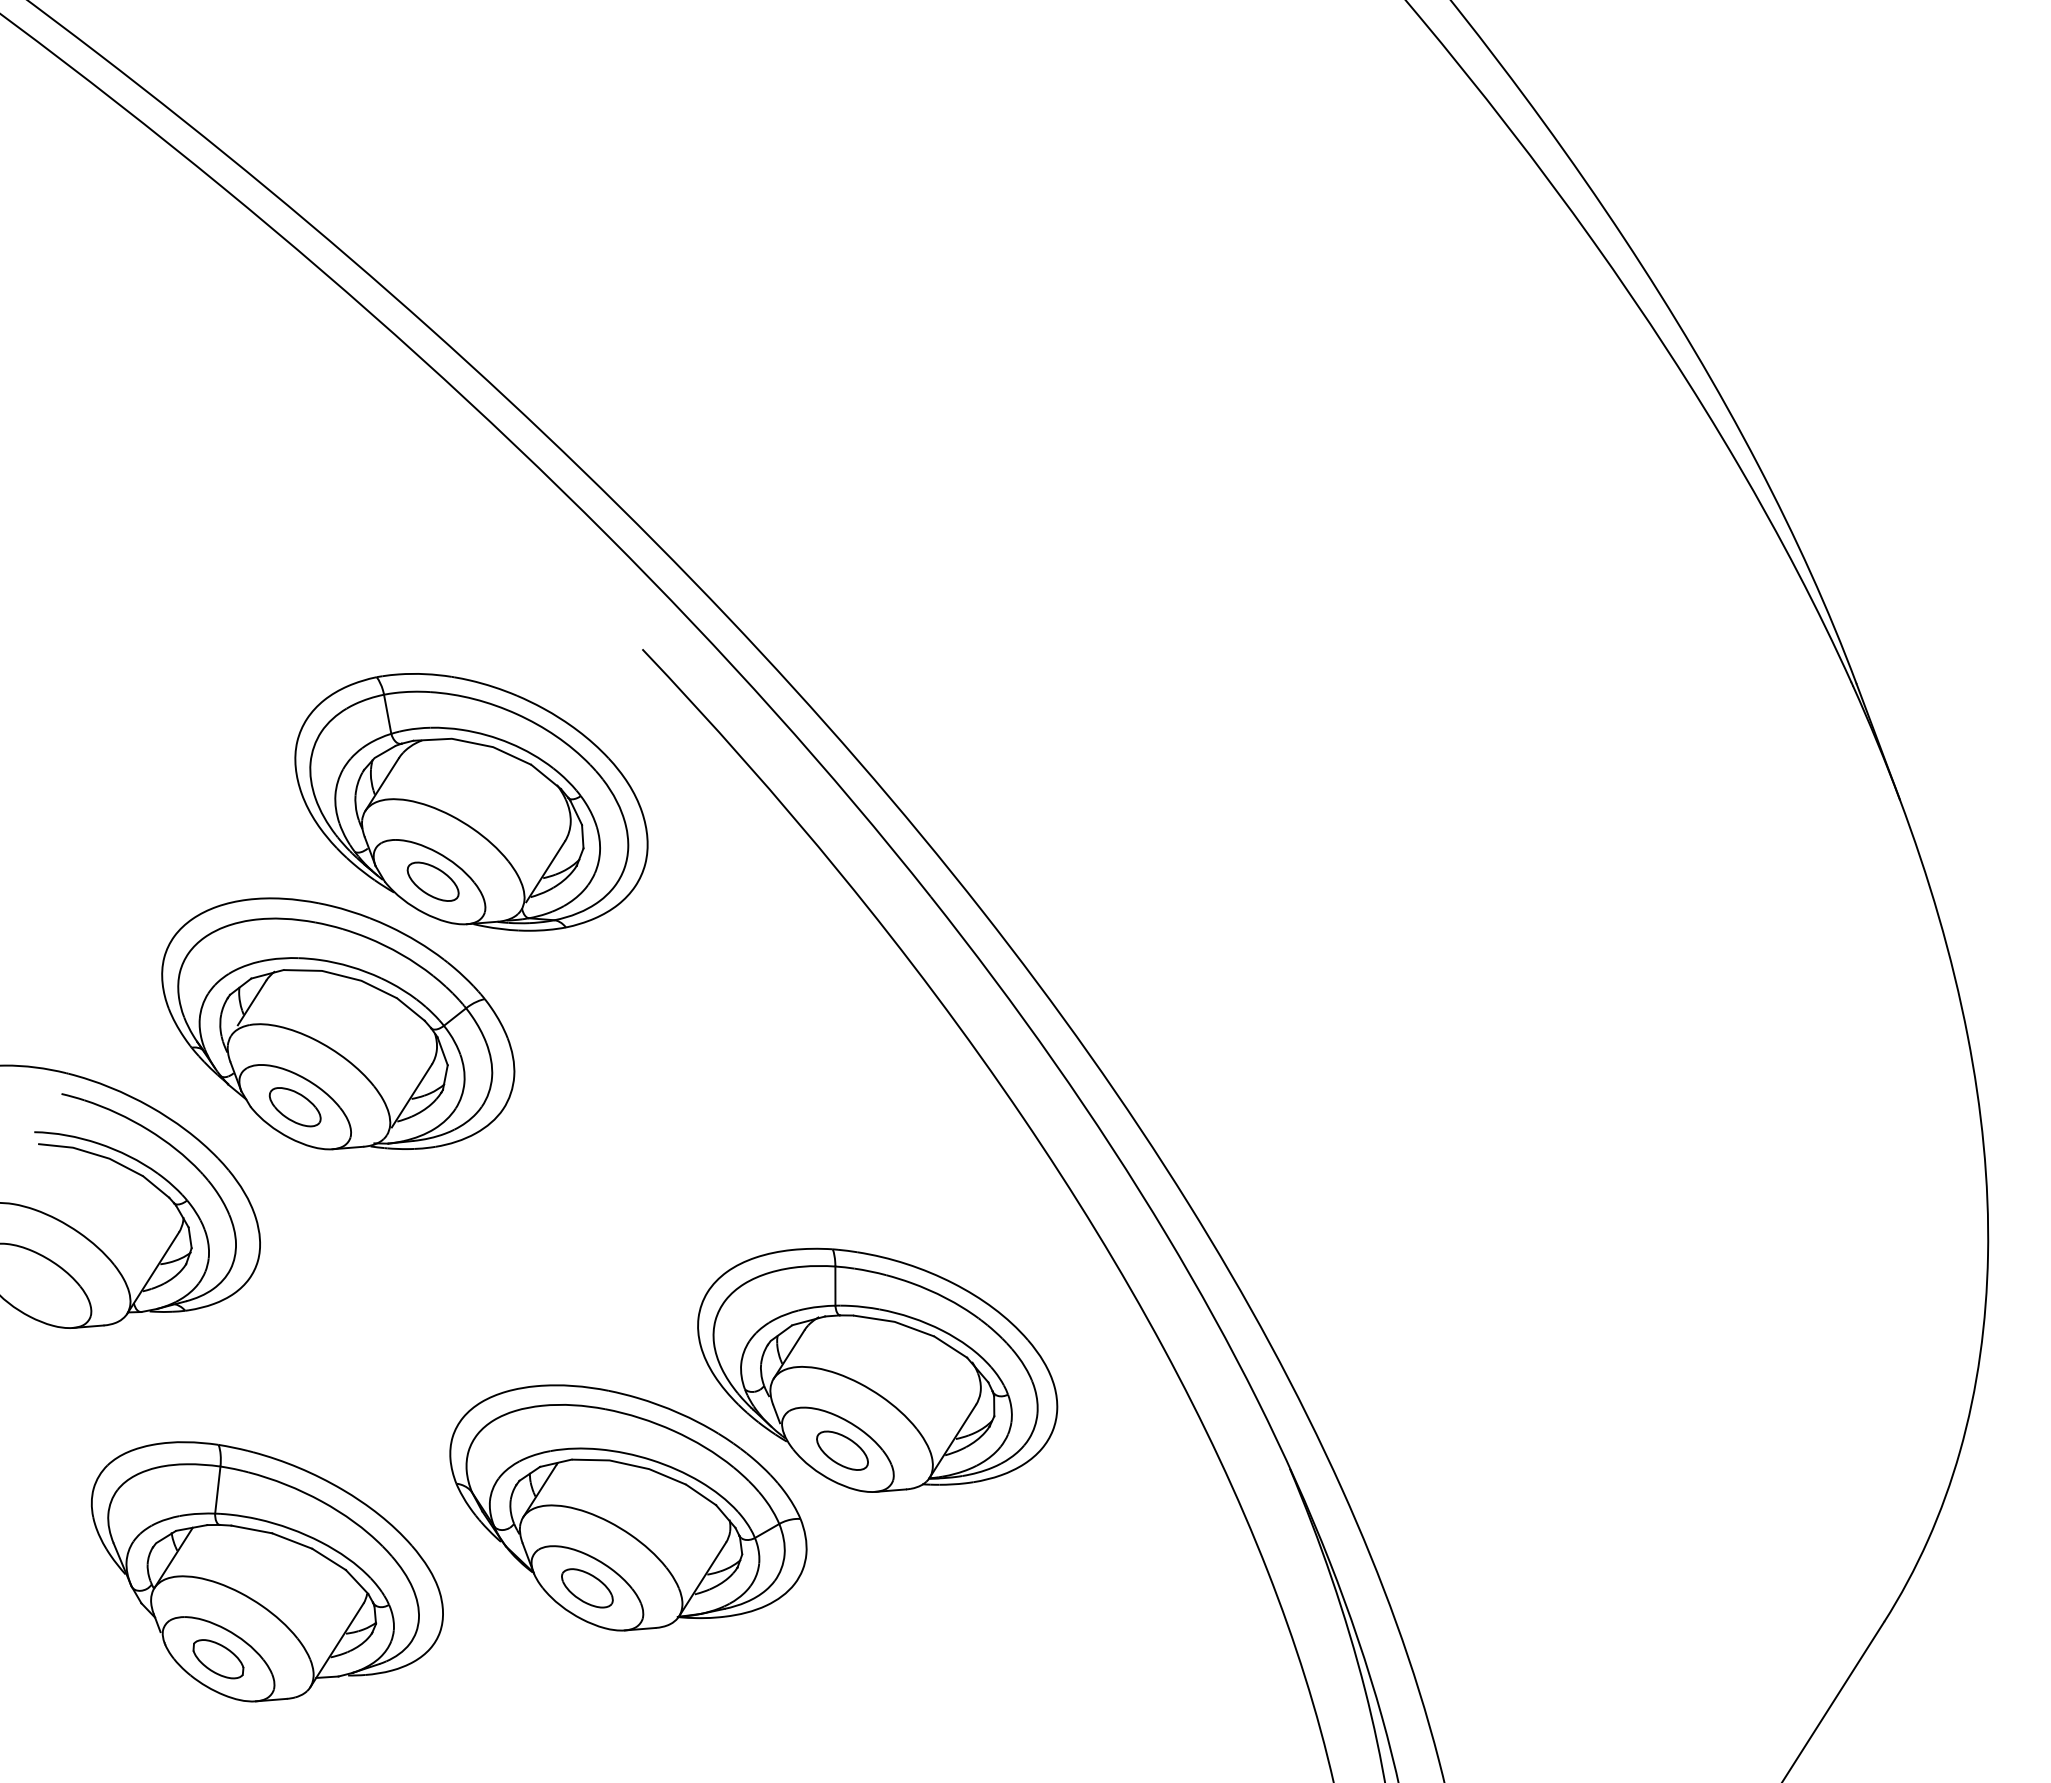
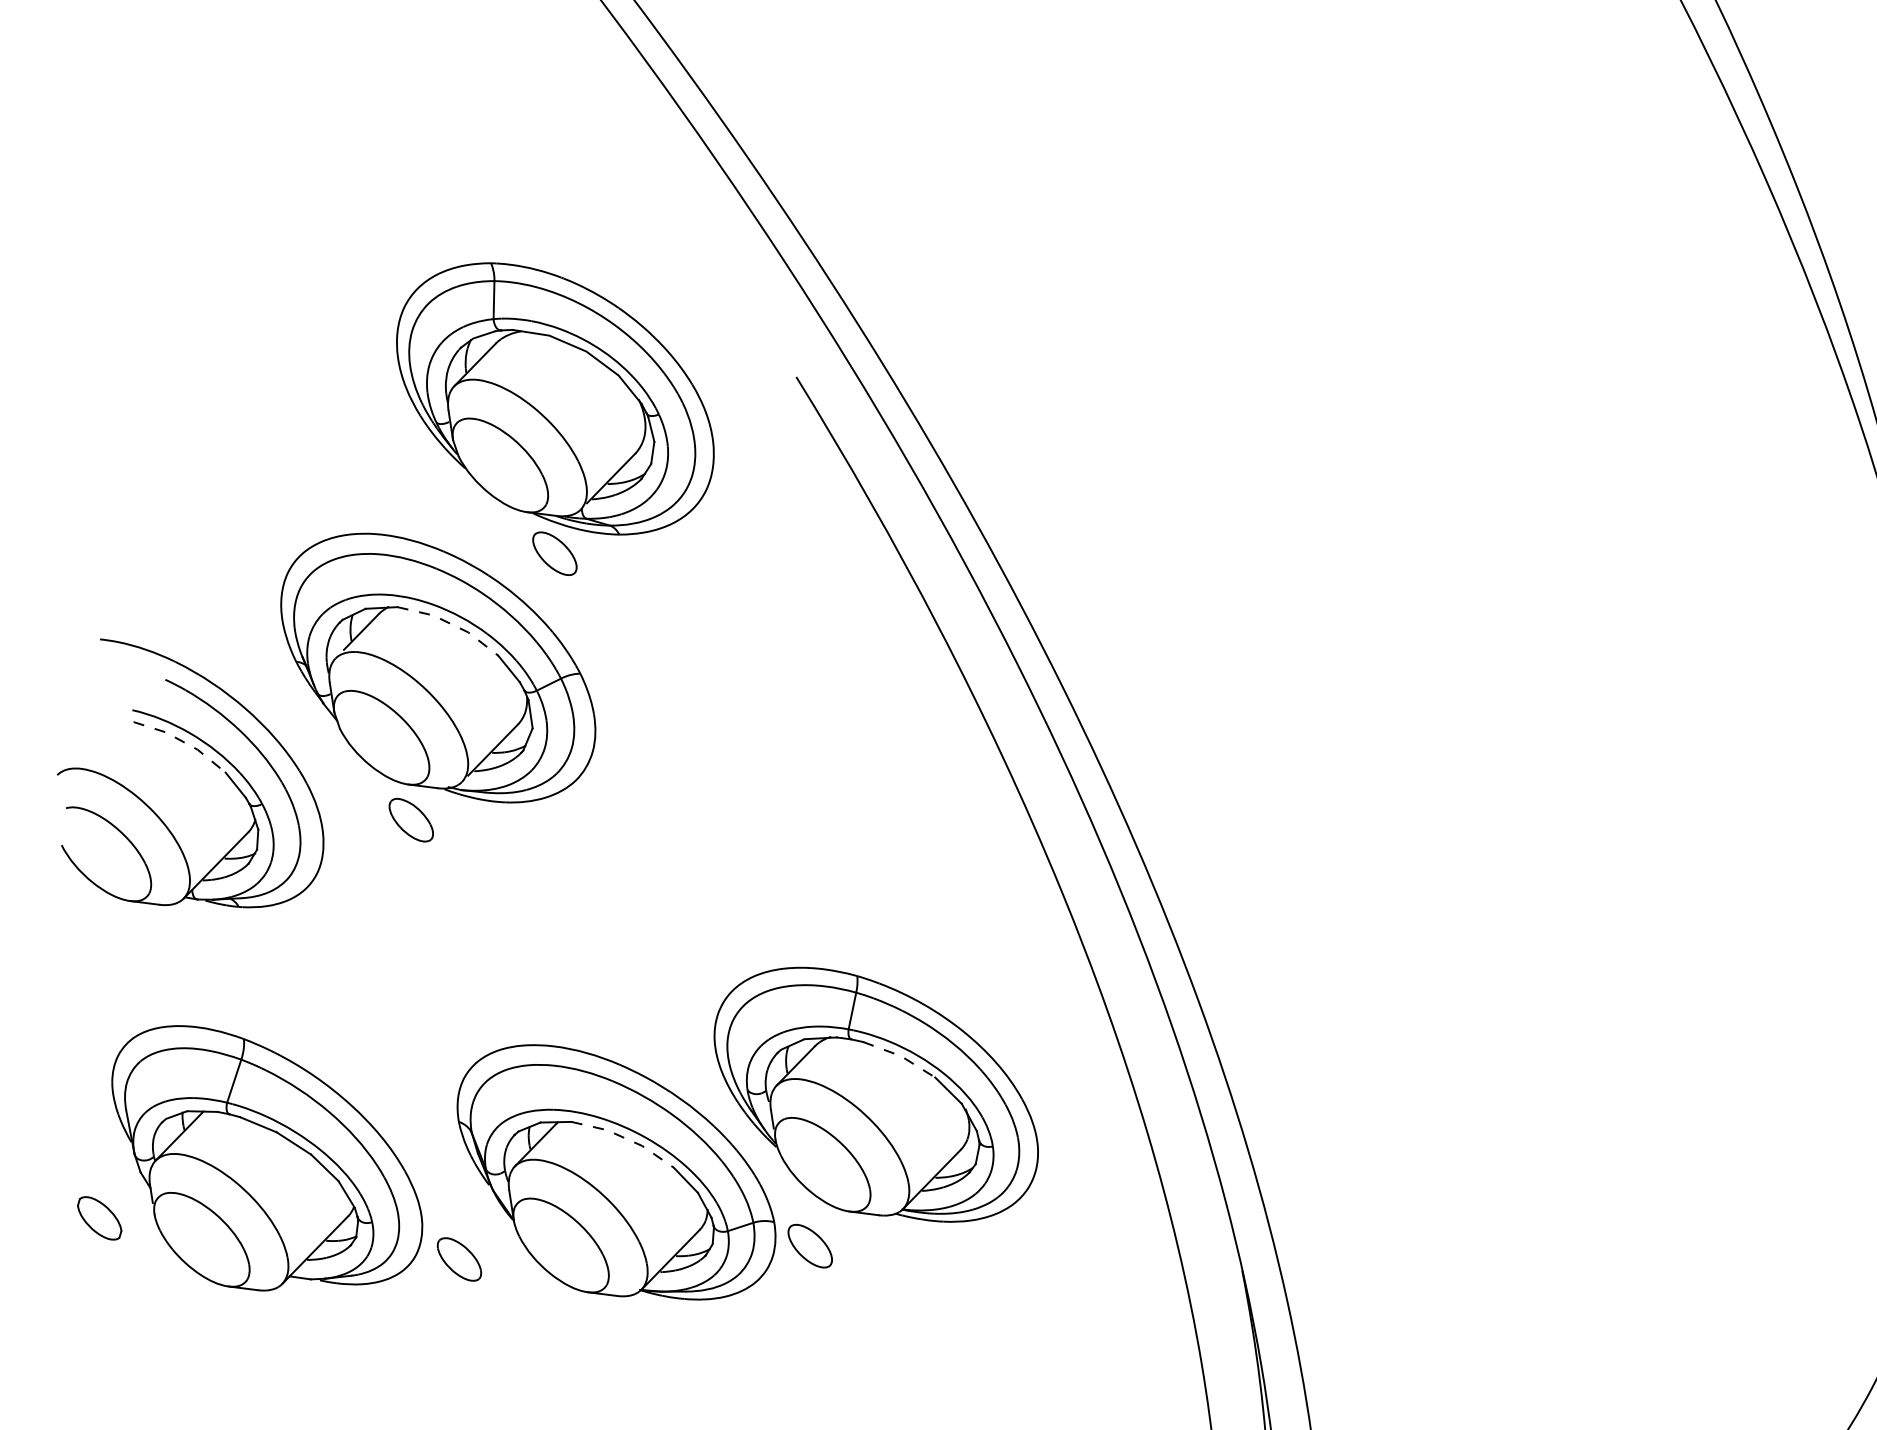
part: (471, 802) -> (555, 399), moved
line: (342, 975) -> (451, 623), solid -> dashed
part: (294, 1107) -> (410, 820), moved
line: (92, 1153) -> (182, 741), solid -> dashed
line: (894, 1321) -> (900, 1055), solid -> dashed
part: (842, 1450) -> (810, 1245), moved
line: (630, 1465) -> (625, 1138), solid -> dashed
part: (587, 1588) -> (459, 1259), moved
part: (218, 1659) -> (99, 1218), moved

